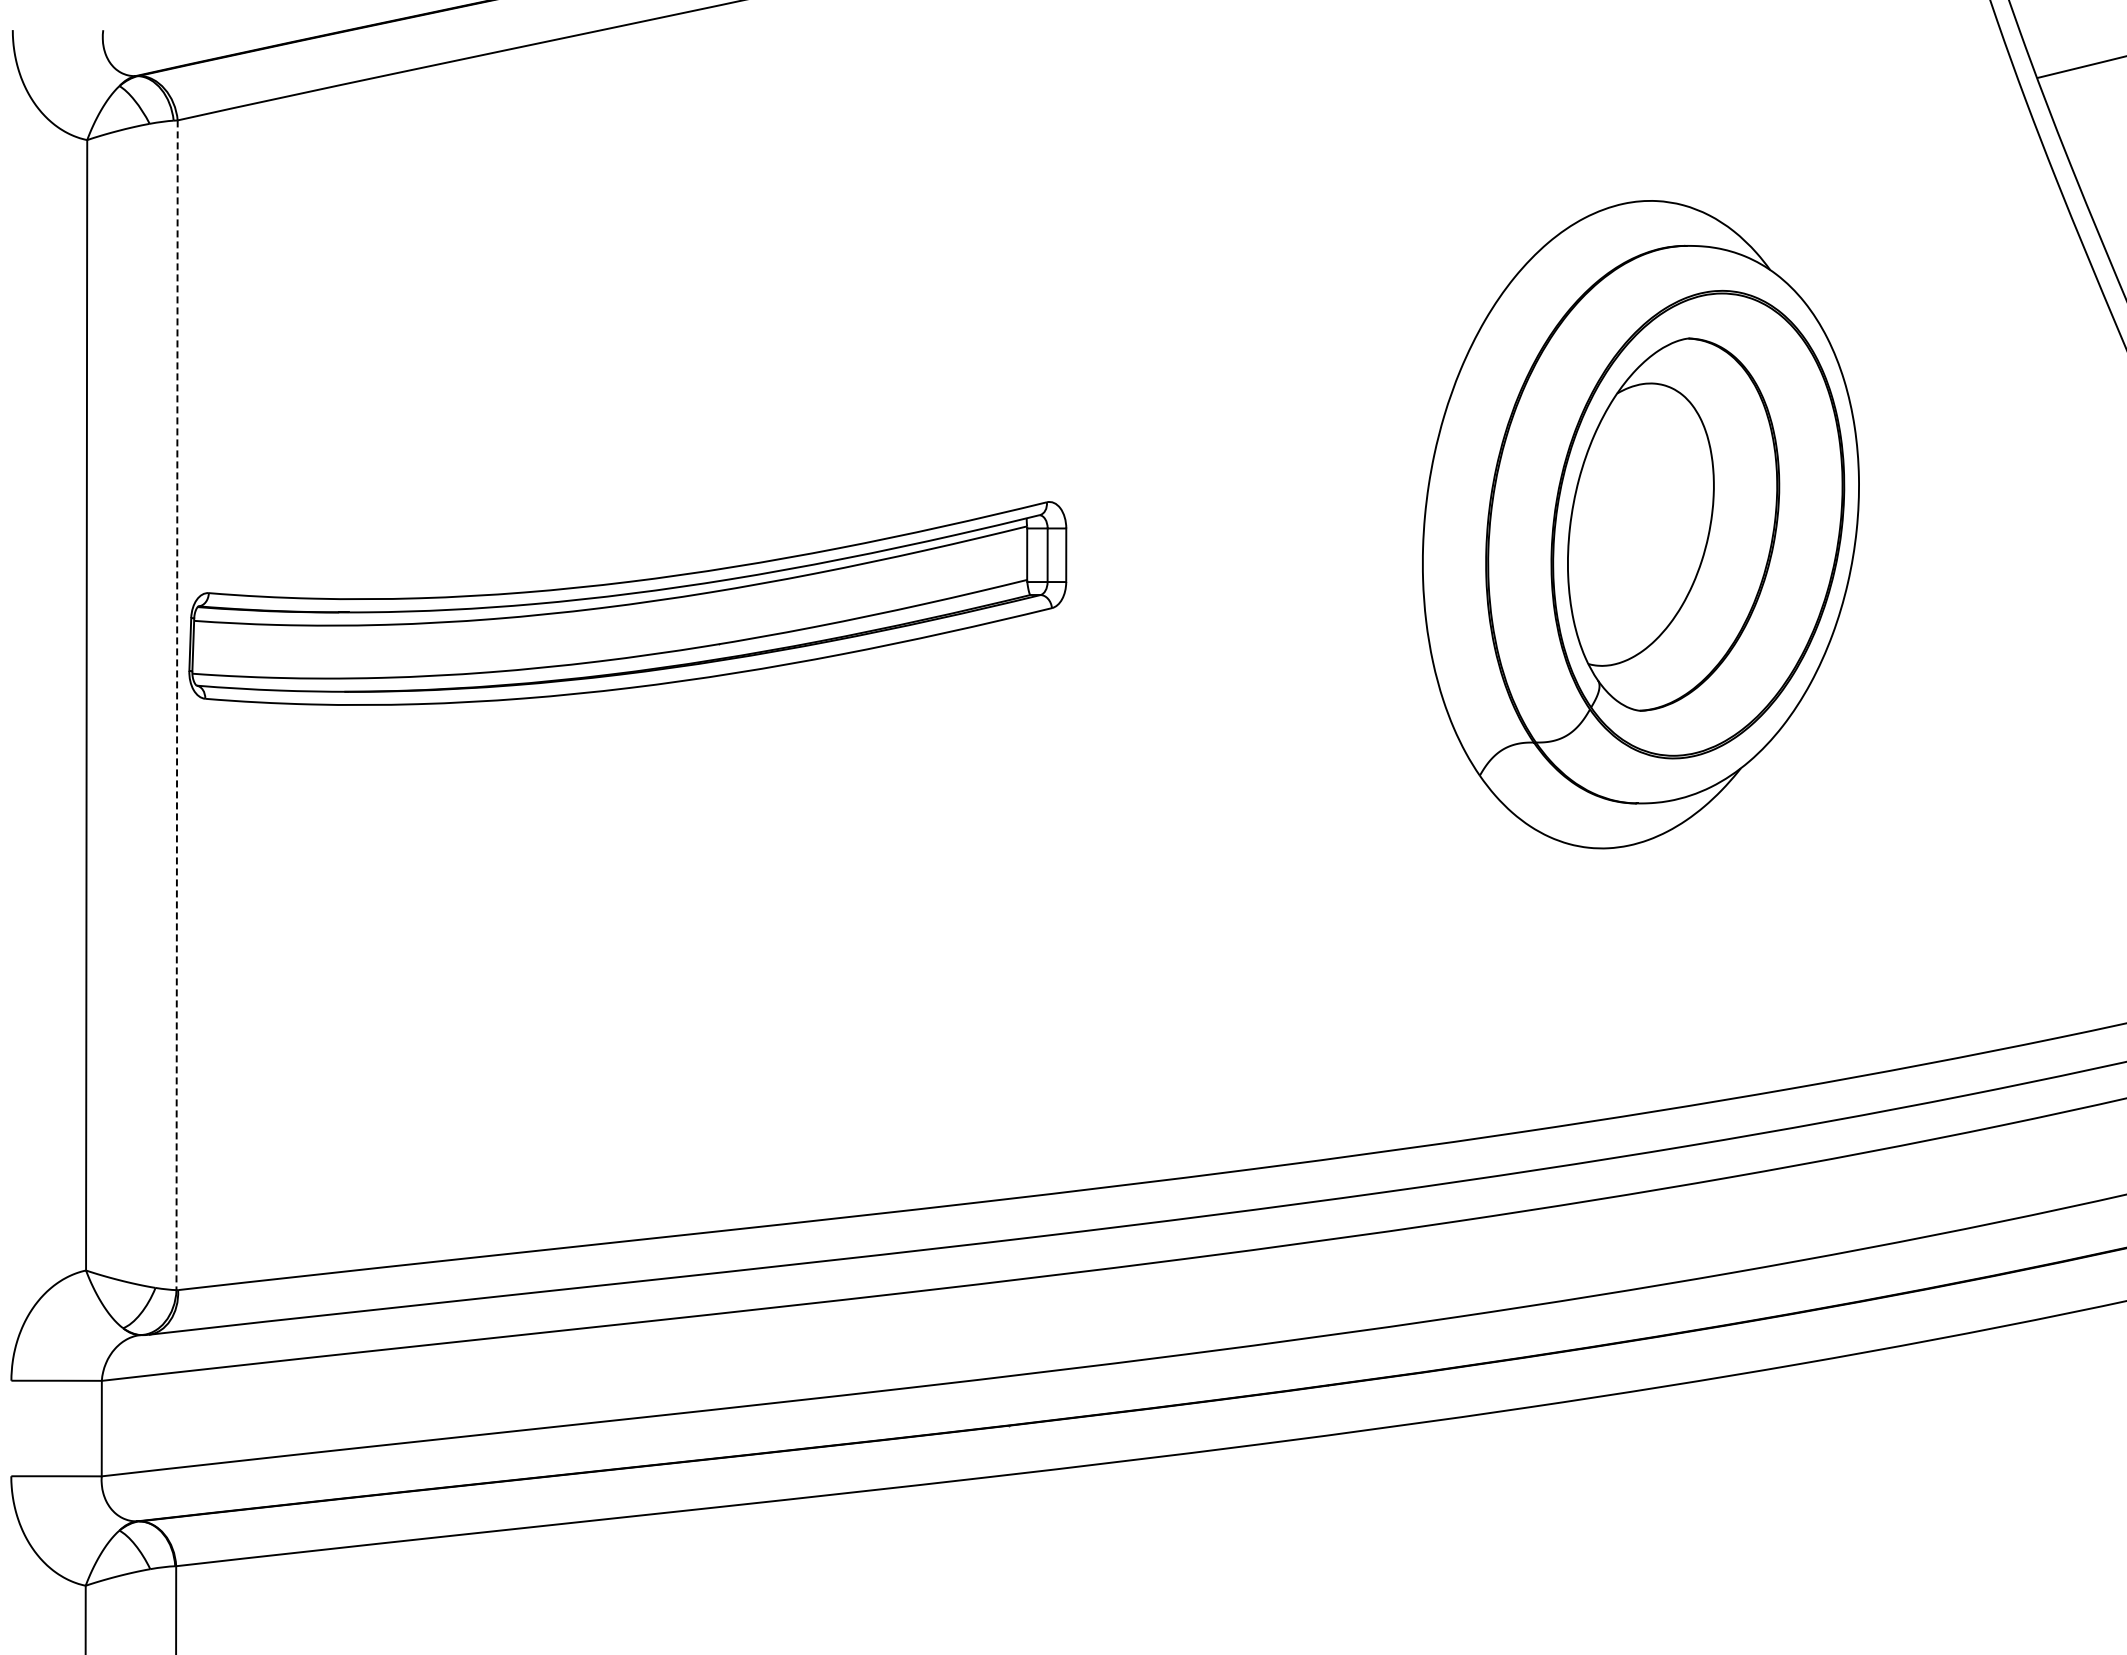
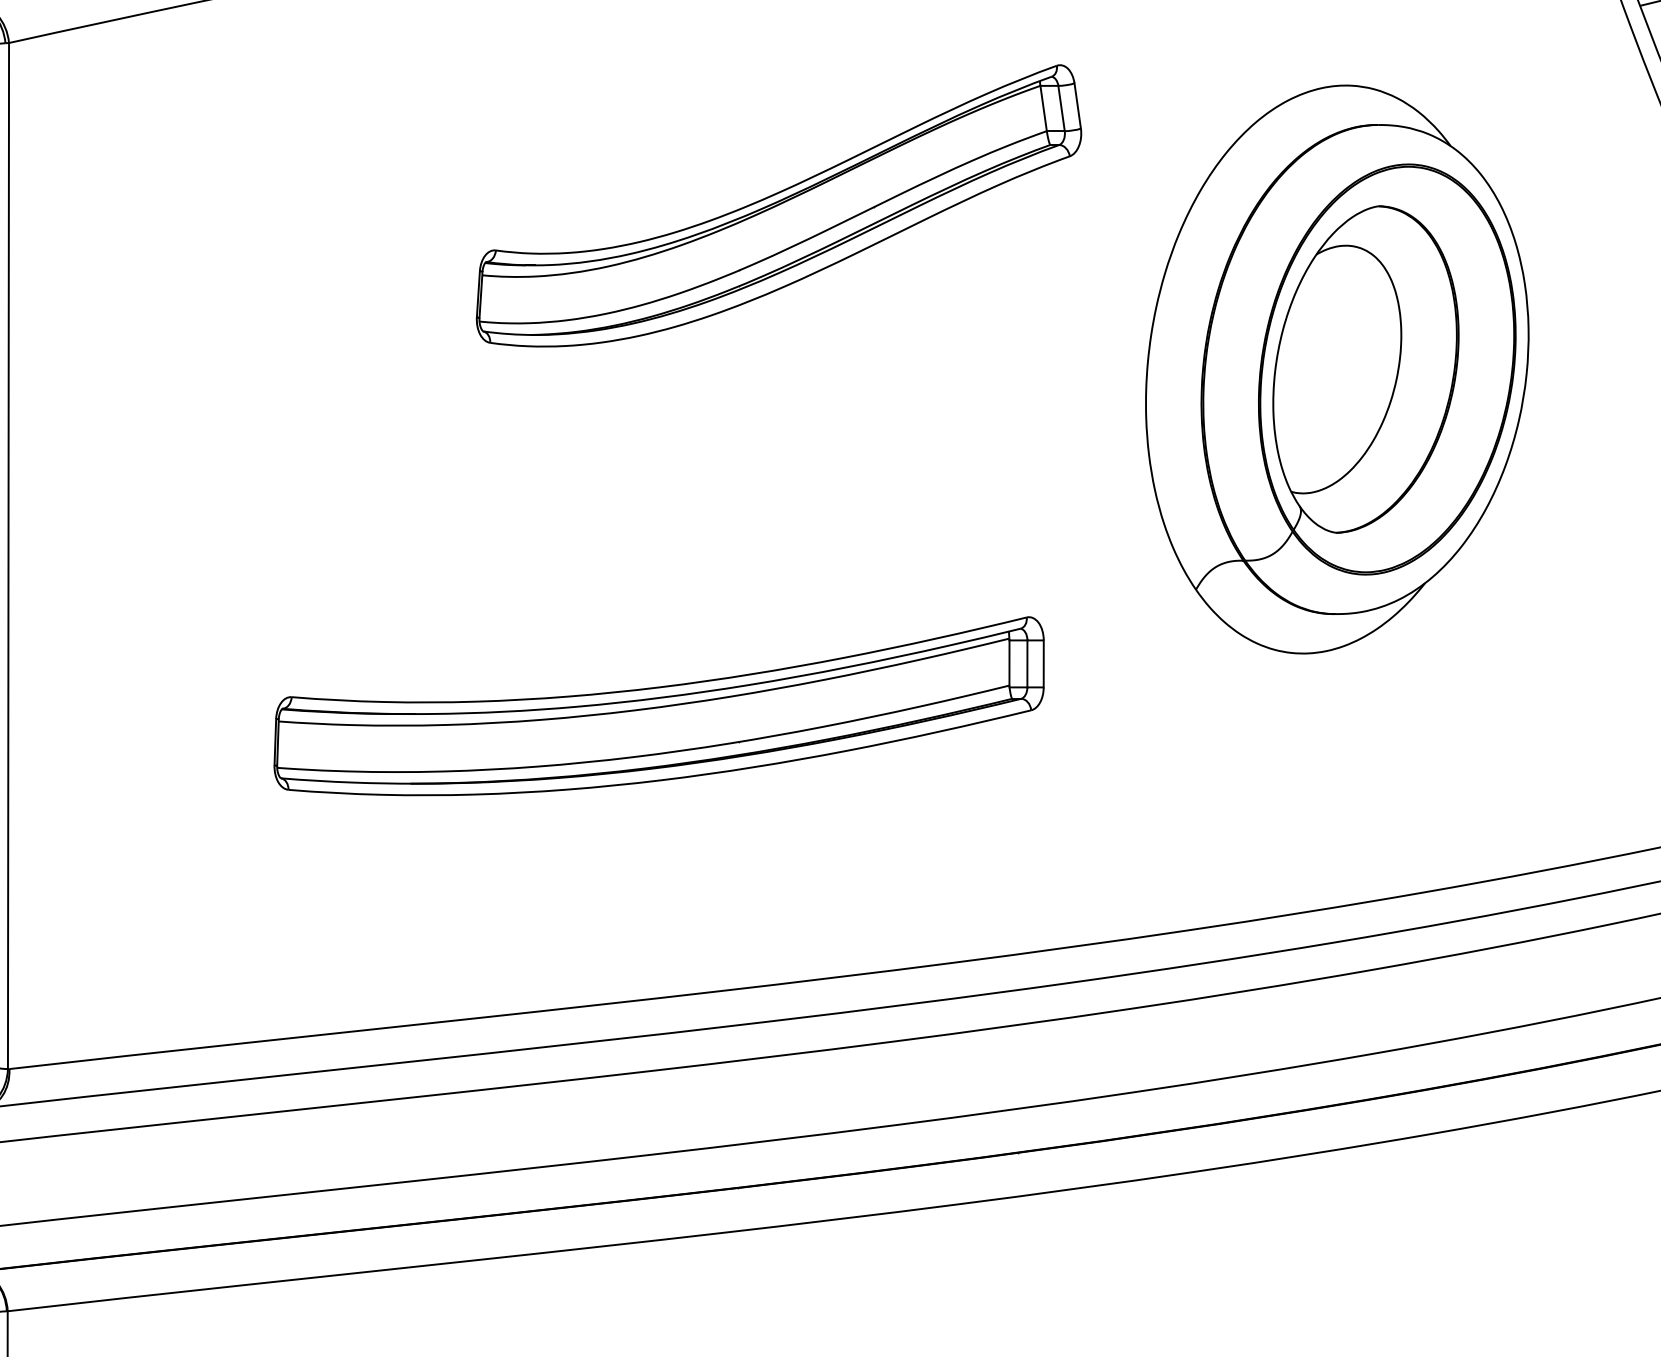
part: (1055, 305) -> (779, 205), added
part: (1640, 524) -> (1336, 369), moved
part: (627, 603) -> (658, 706), moved
line: (177, 705) -> (8, 556), dashed -> solid

